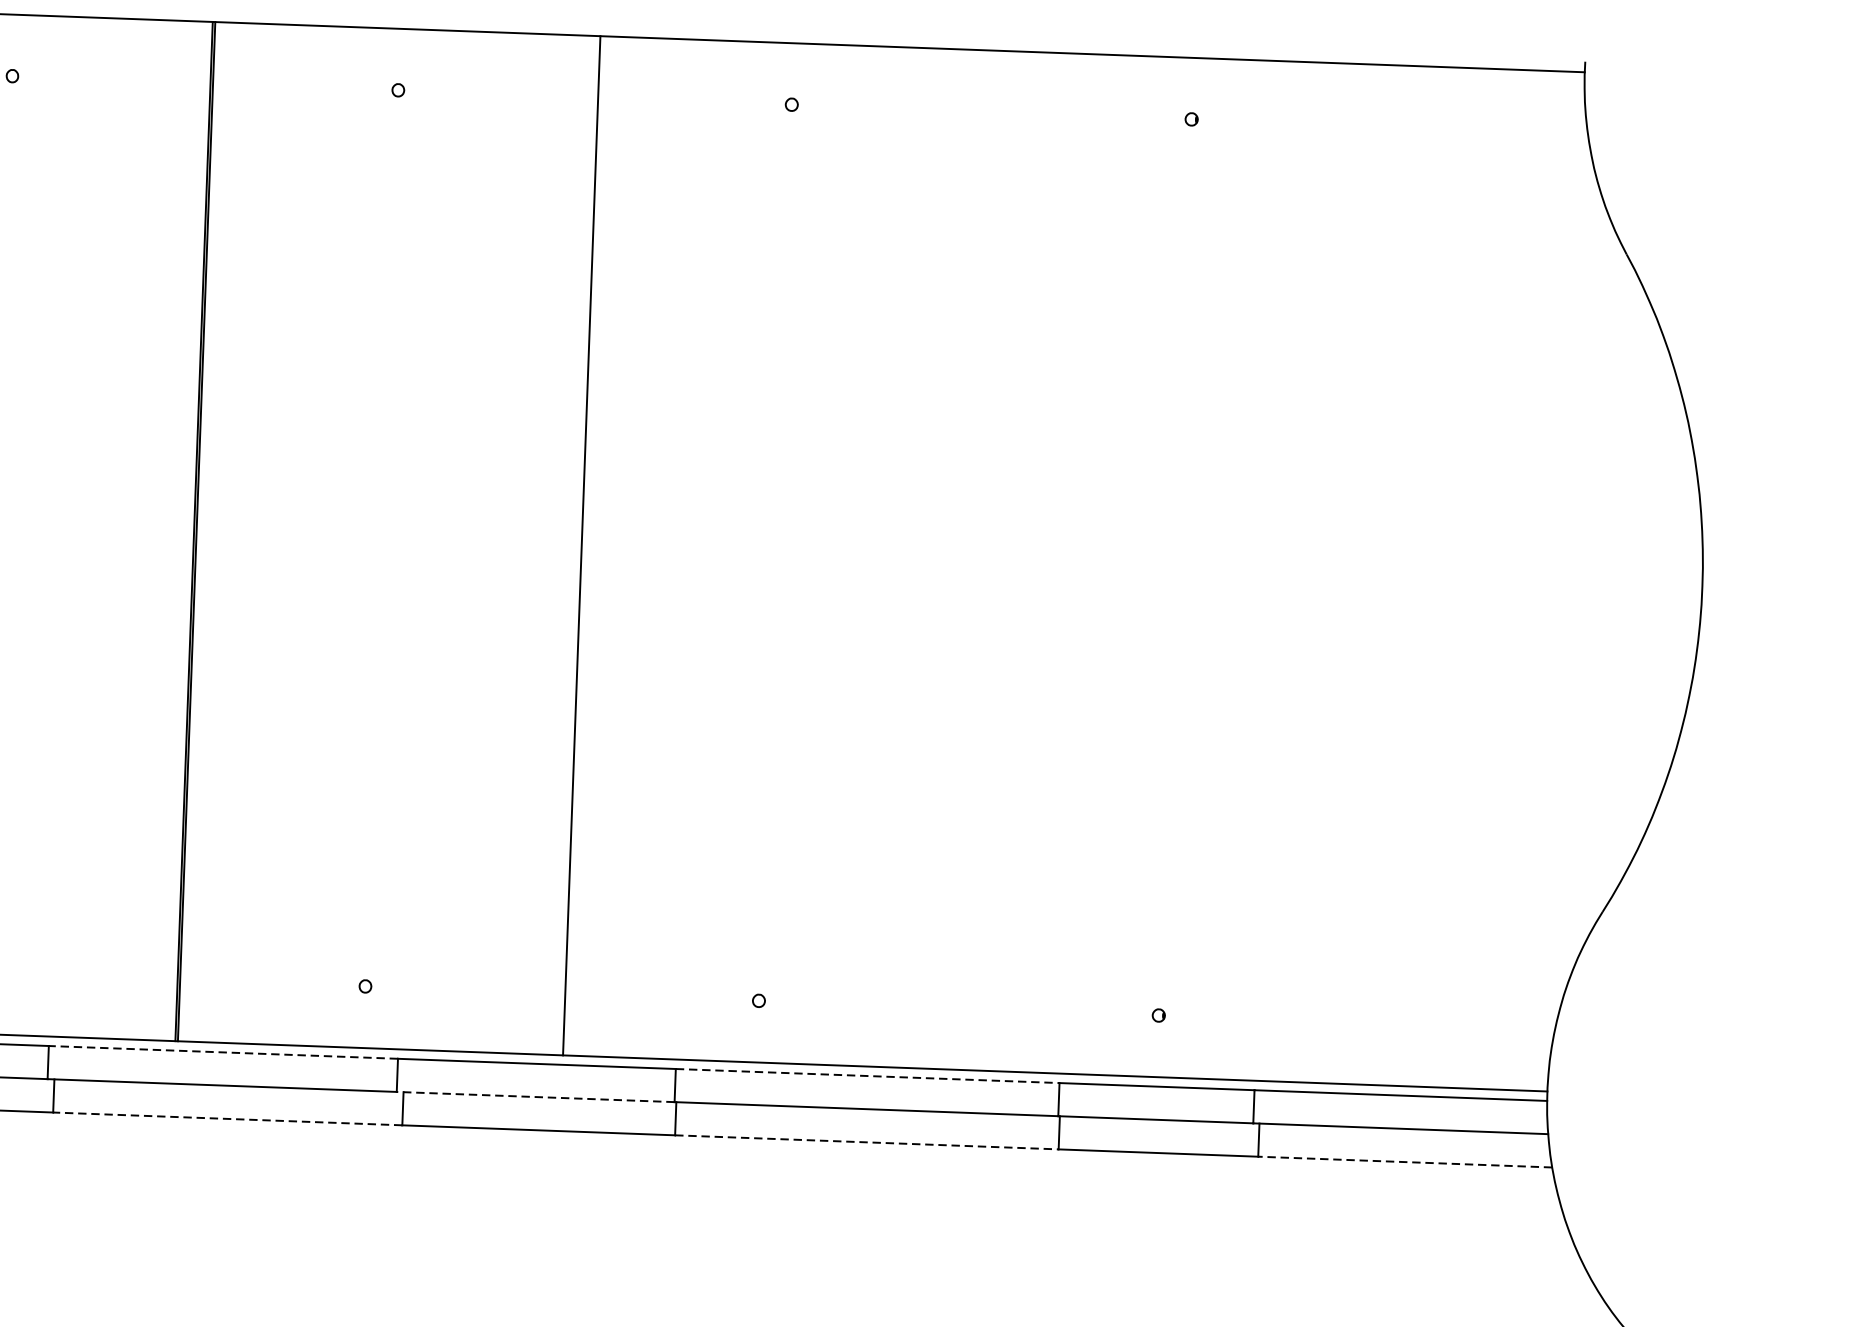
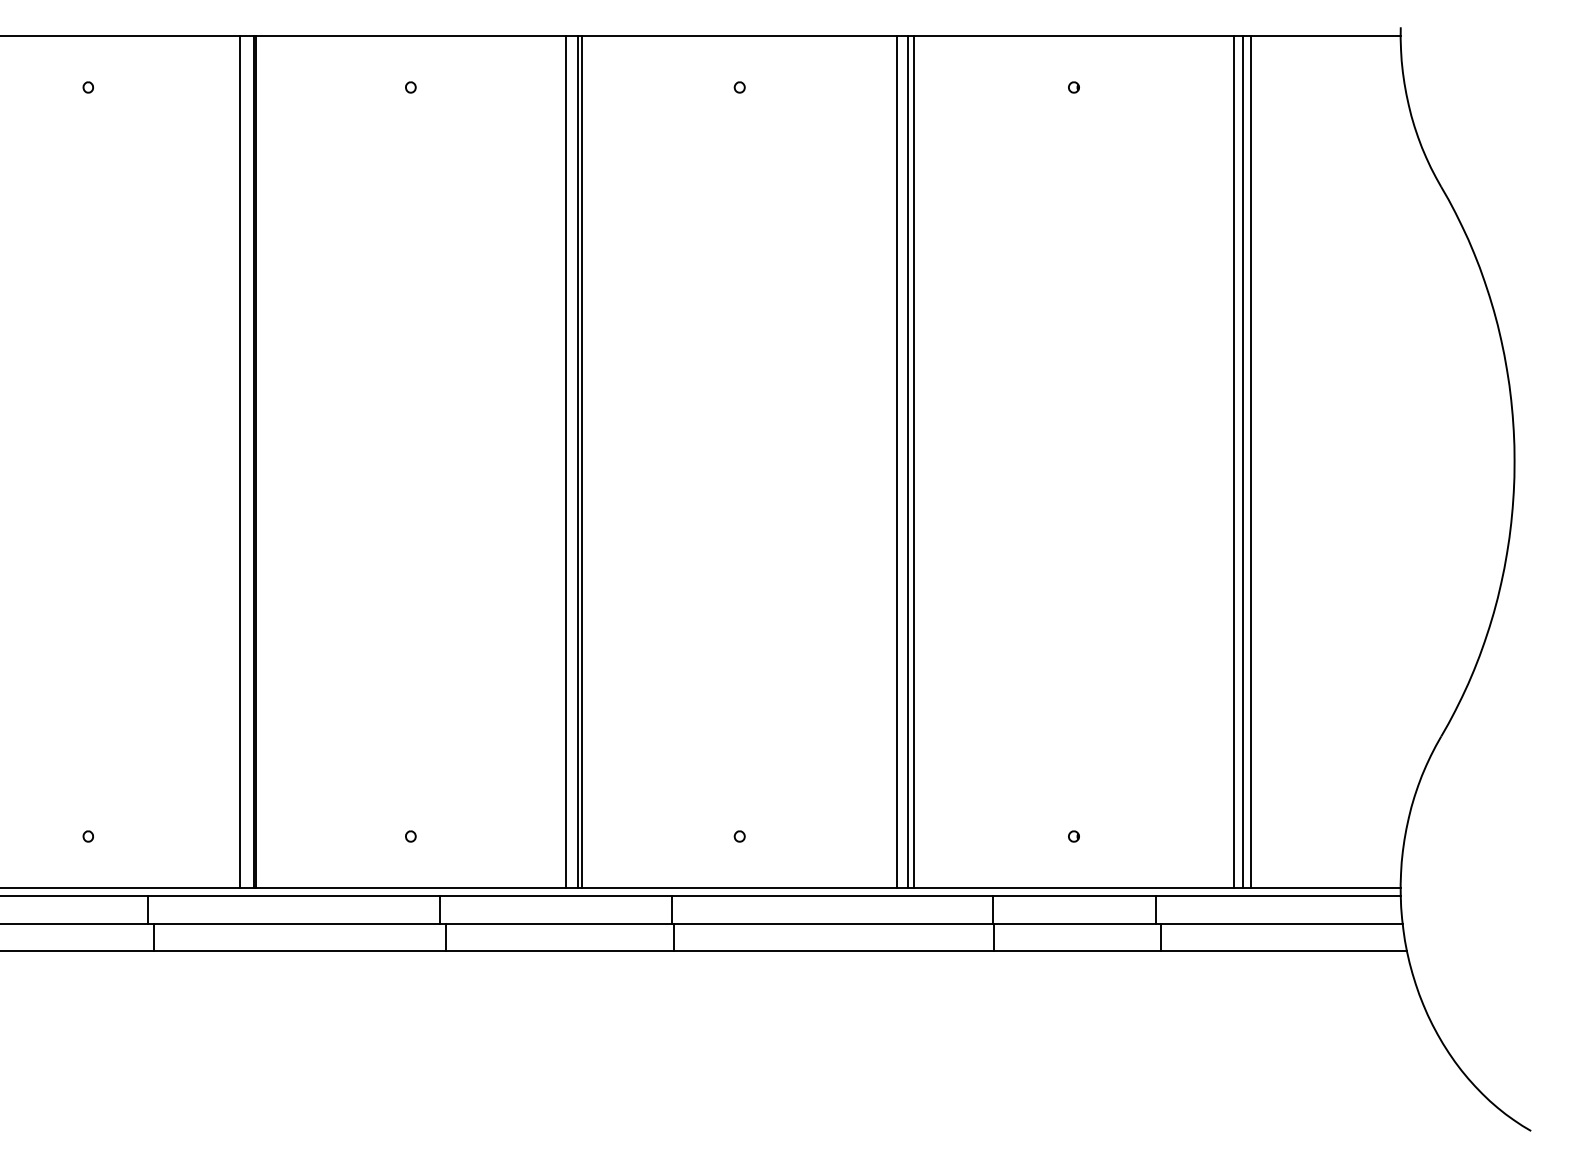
line: (176, 531) -> (239, 462), added
line: (566, 545) -> (565, 462), added
line: (587, 546) -> (582, 462), added
line: (964, 560) -> (897, 462), added
line: (976, 560) -> (907, 462), added
line: (984, 561) -> (914, 462), added
line: (1366, 575) -> (1233, 462), added
line: (1376, 575) -> (1242, 462), added
line: (1386, 575) -> (1250, 462), added
line: (223, 1051) -> (294, 895), dashed -> solid
line: (868, 1075) -> (833, 895), dashed -> solid
line: (534, 1096) -> (555, 923), dashed -> solid
line: (227, 1119) -> (299, 951), dashed -> solid
line: (867, 1142) -> (834, 951), dashed -> solid
line: (1405, 1162) -> (1284, 951), dashed -> solid

